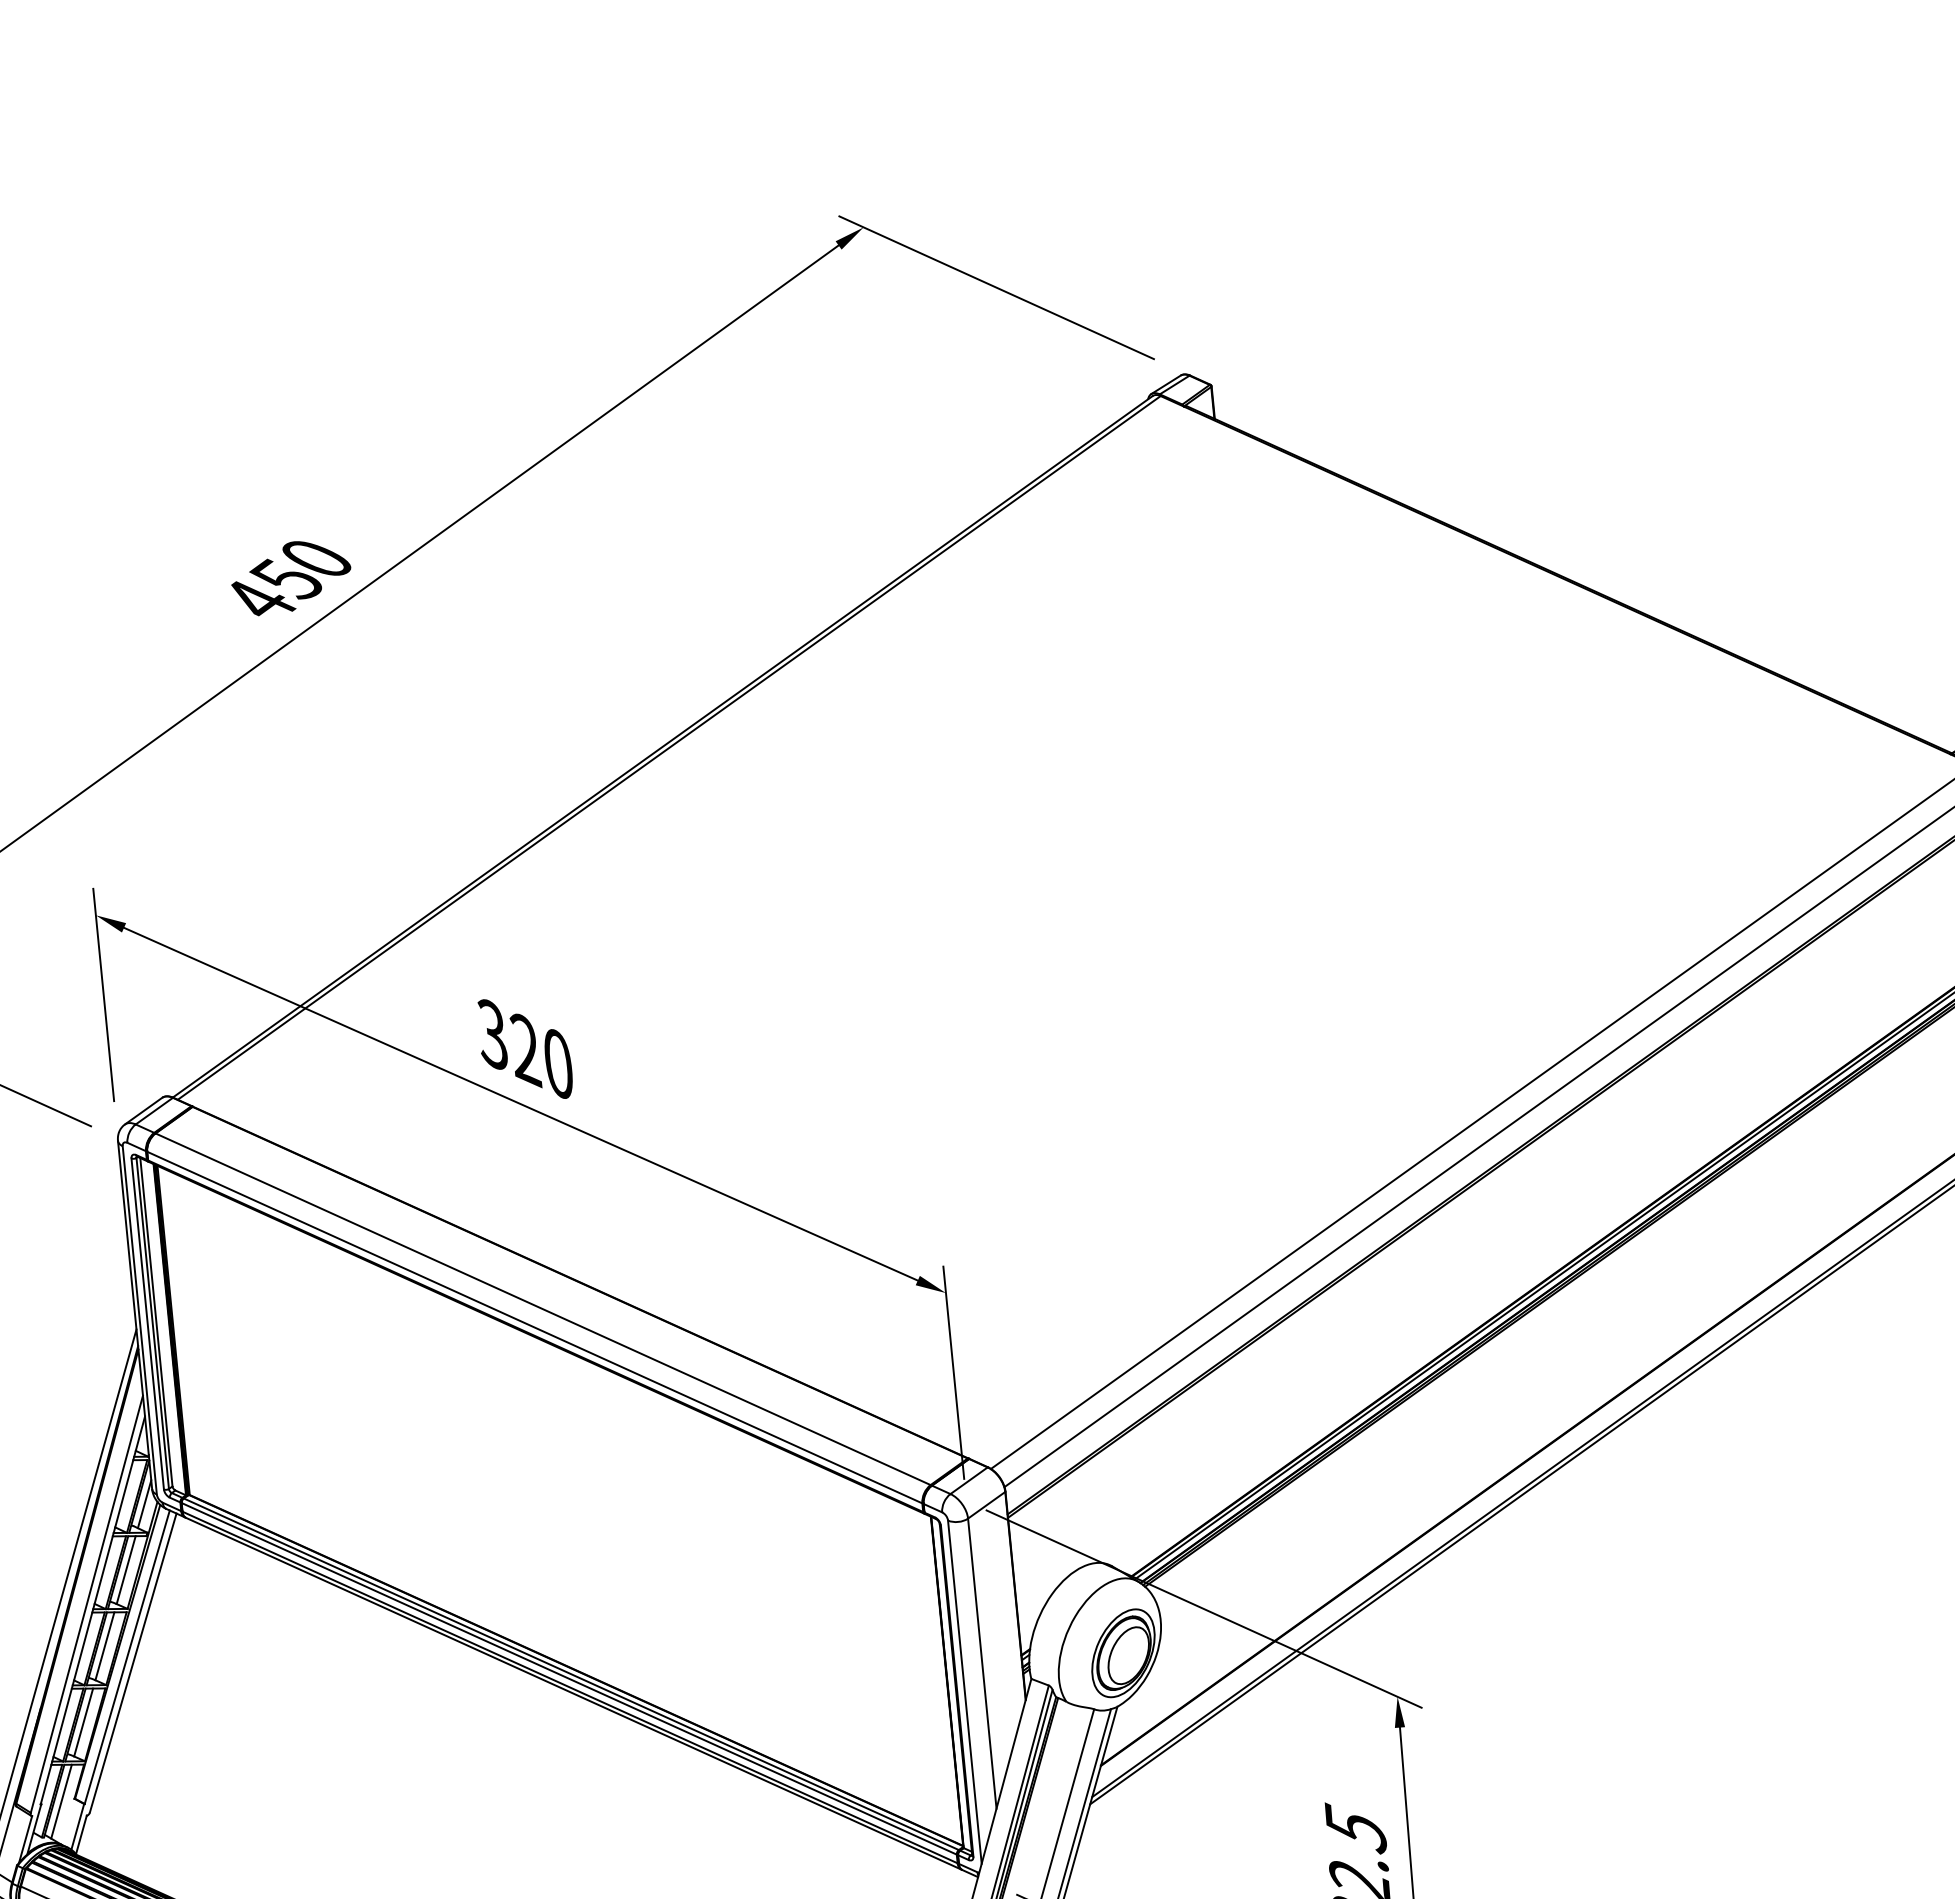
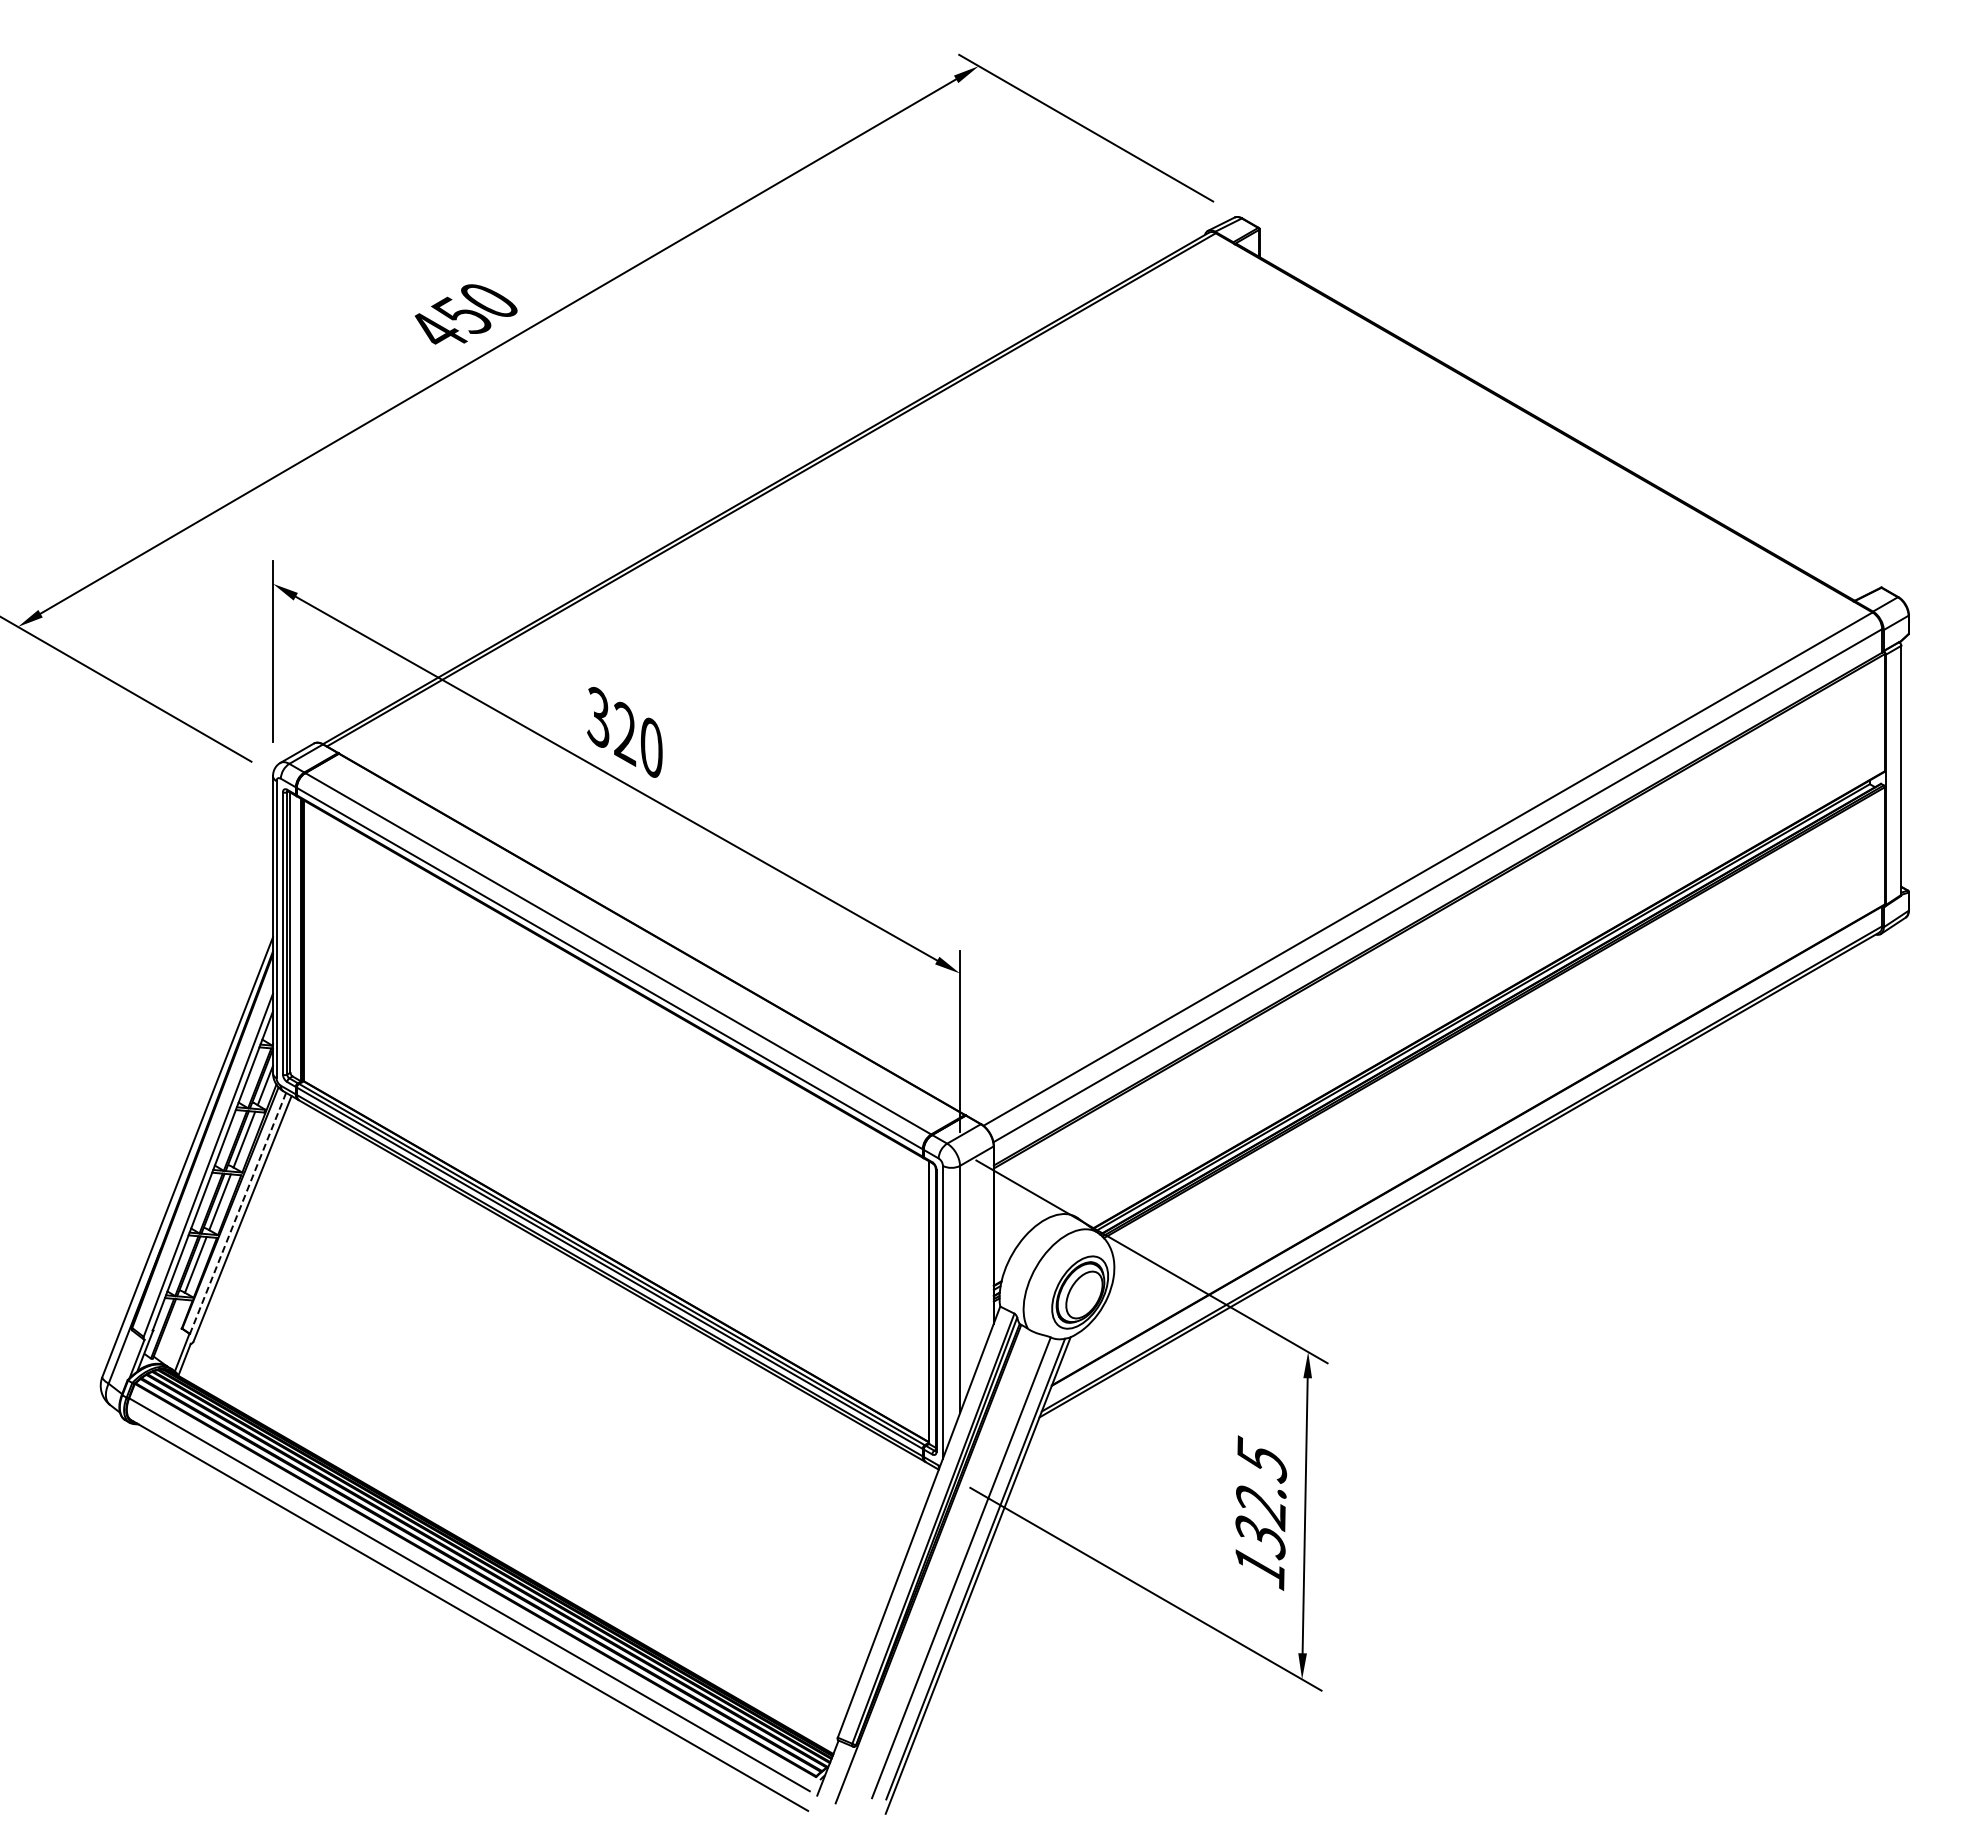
line: (127, 1657) -> (238, 1213), solid -> dashed
line: (61, 1801) -> (170, 1329), removed

